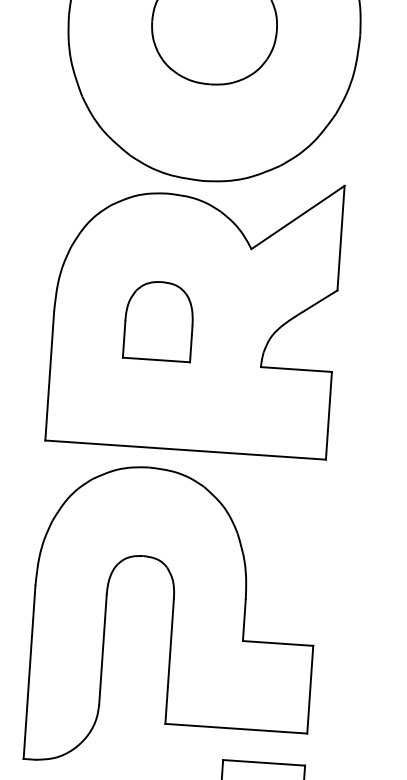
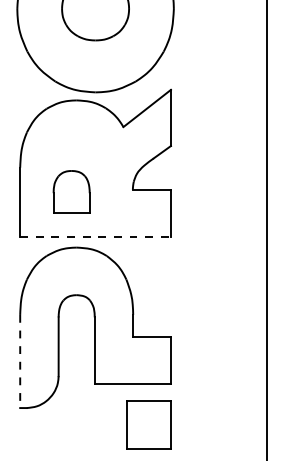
part: (158, 320) -> (71, 191), moved
line: (187, 449) -> (96, 236), solid -> dashed
line: (30, 672) -> (20, 361), solid -> dashed

